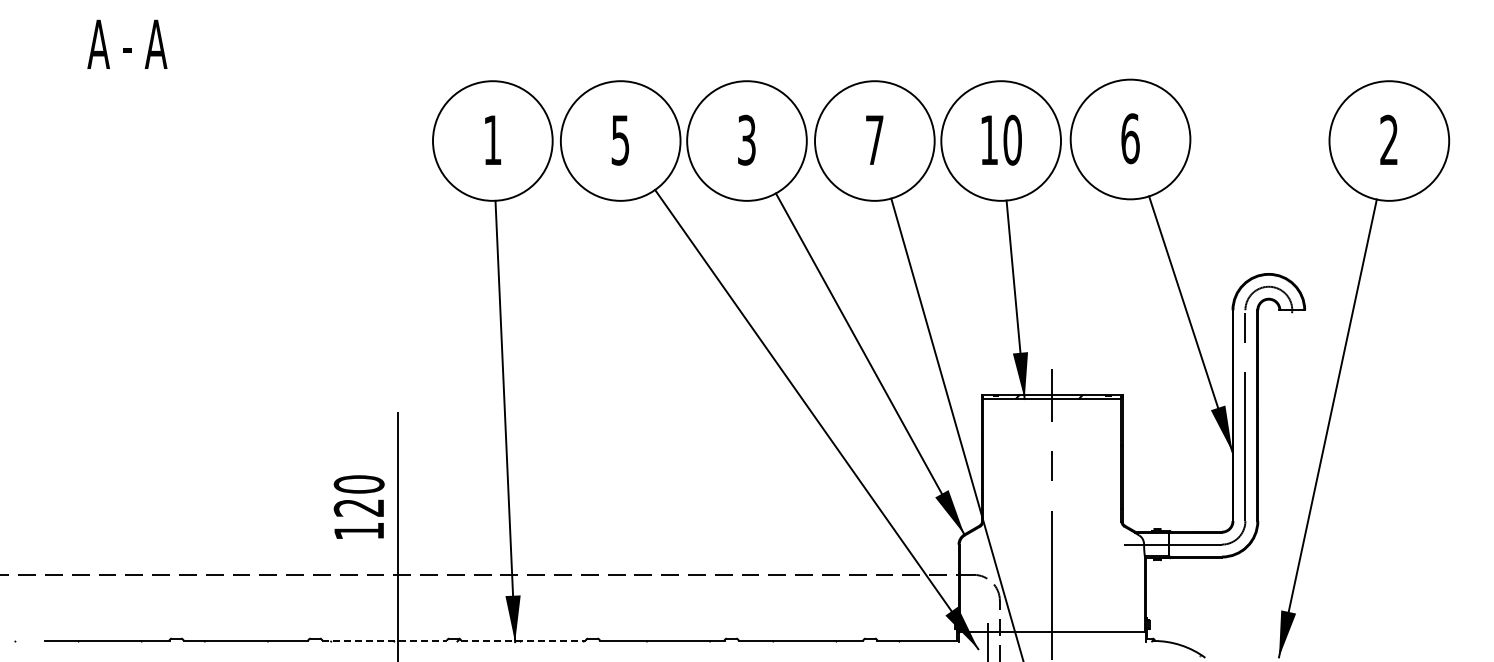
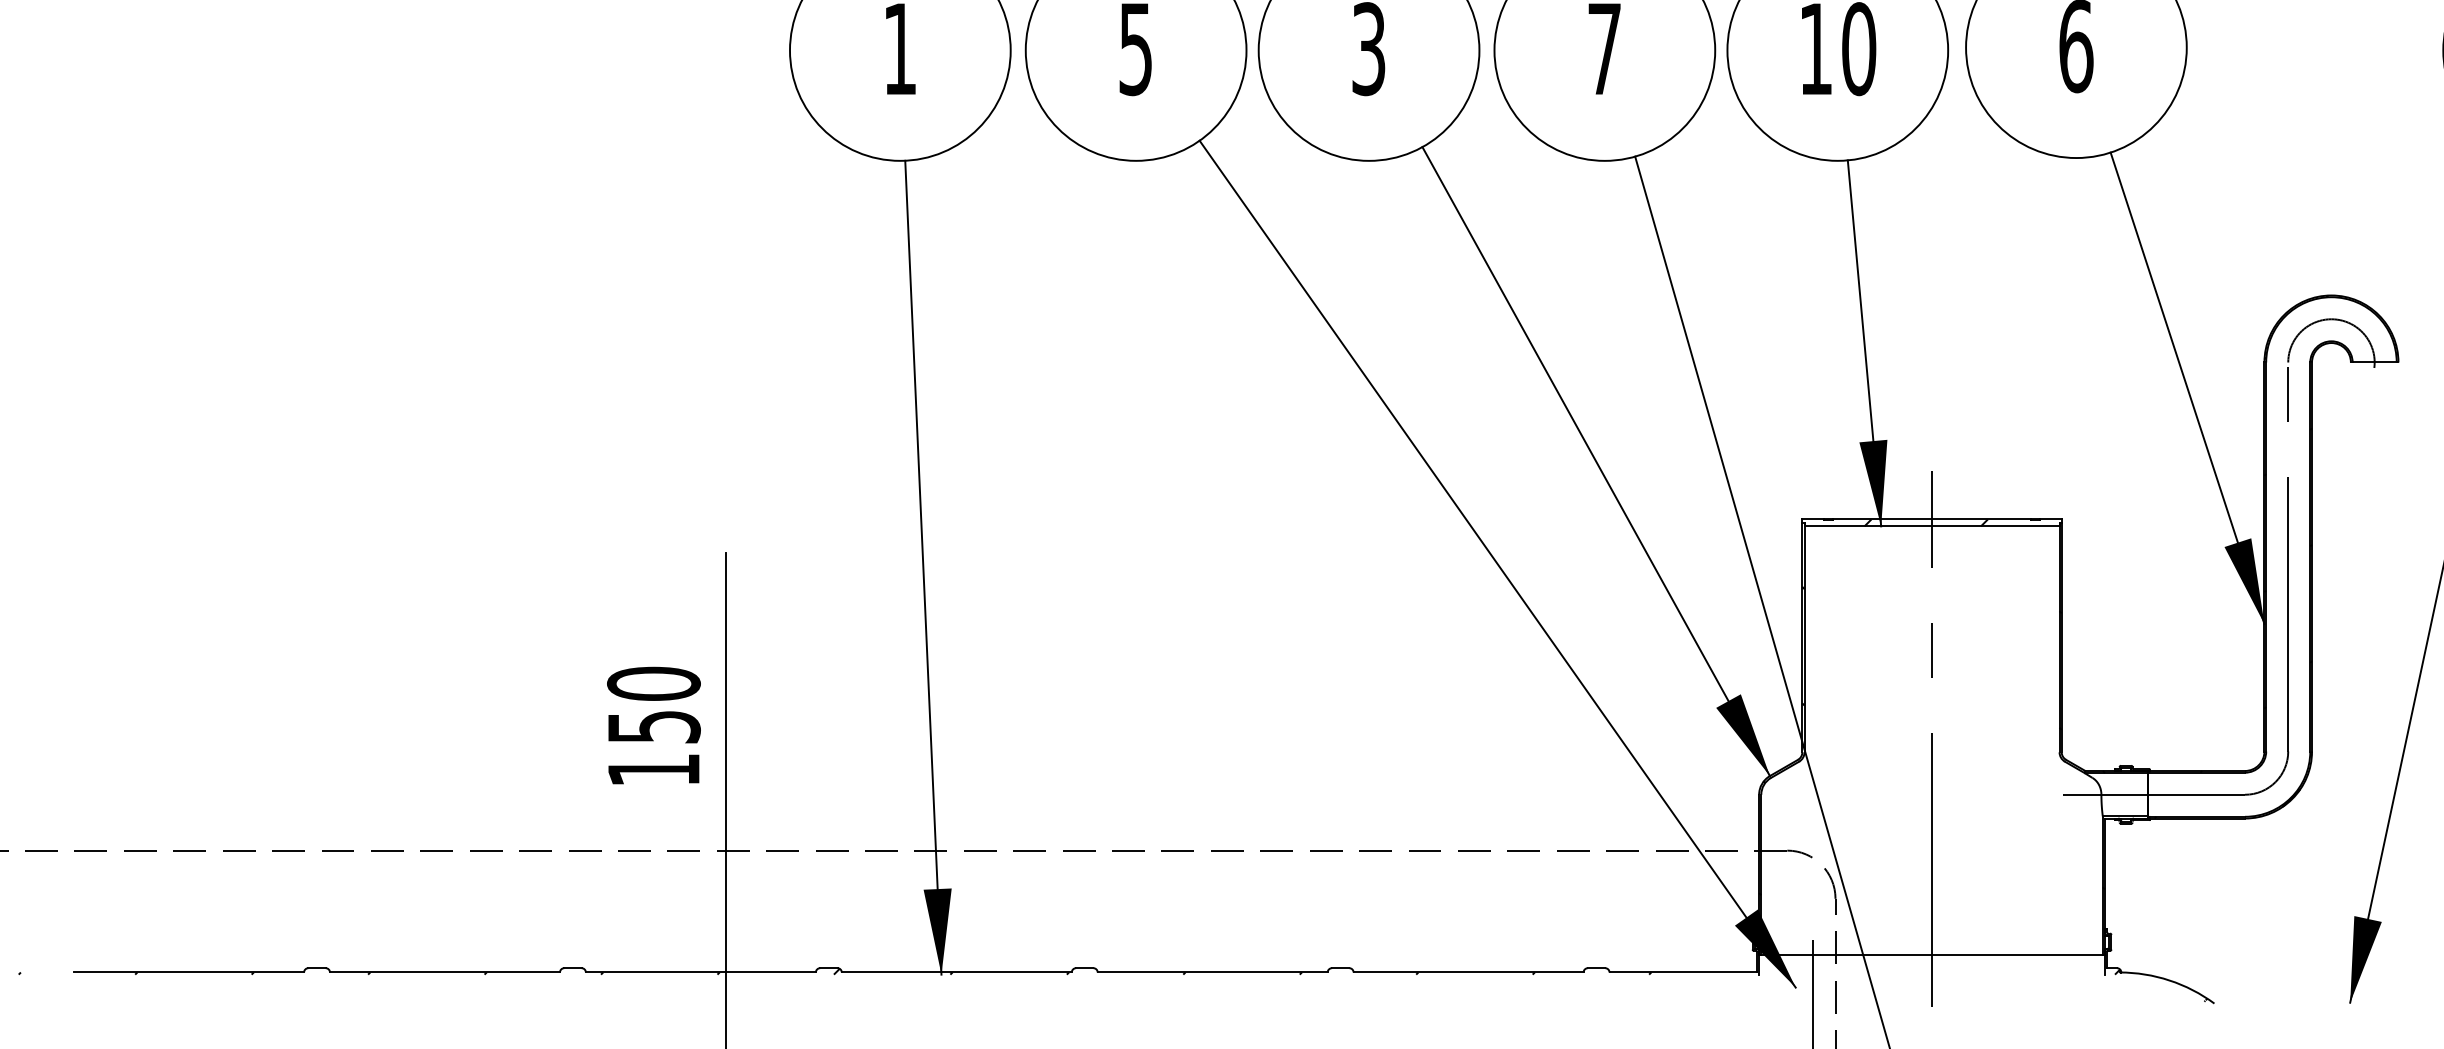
text: (358, 507) -> (652, 726), 120 -> 150
line: (385, 640) -> (702, 971), dashed -> solid
line: (523, 640) -> (956, 971), dashed -> solid

